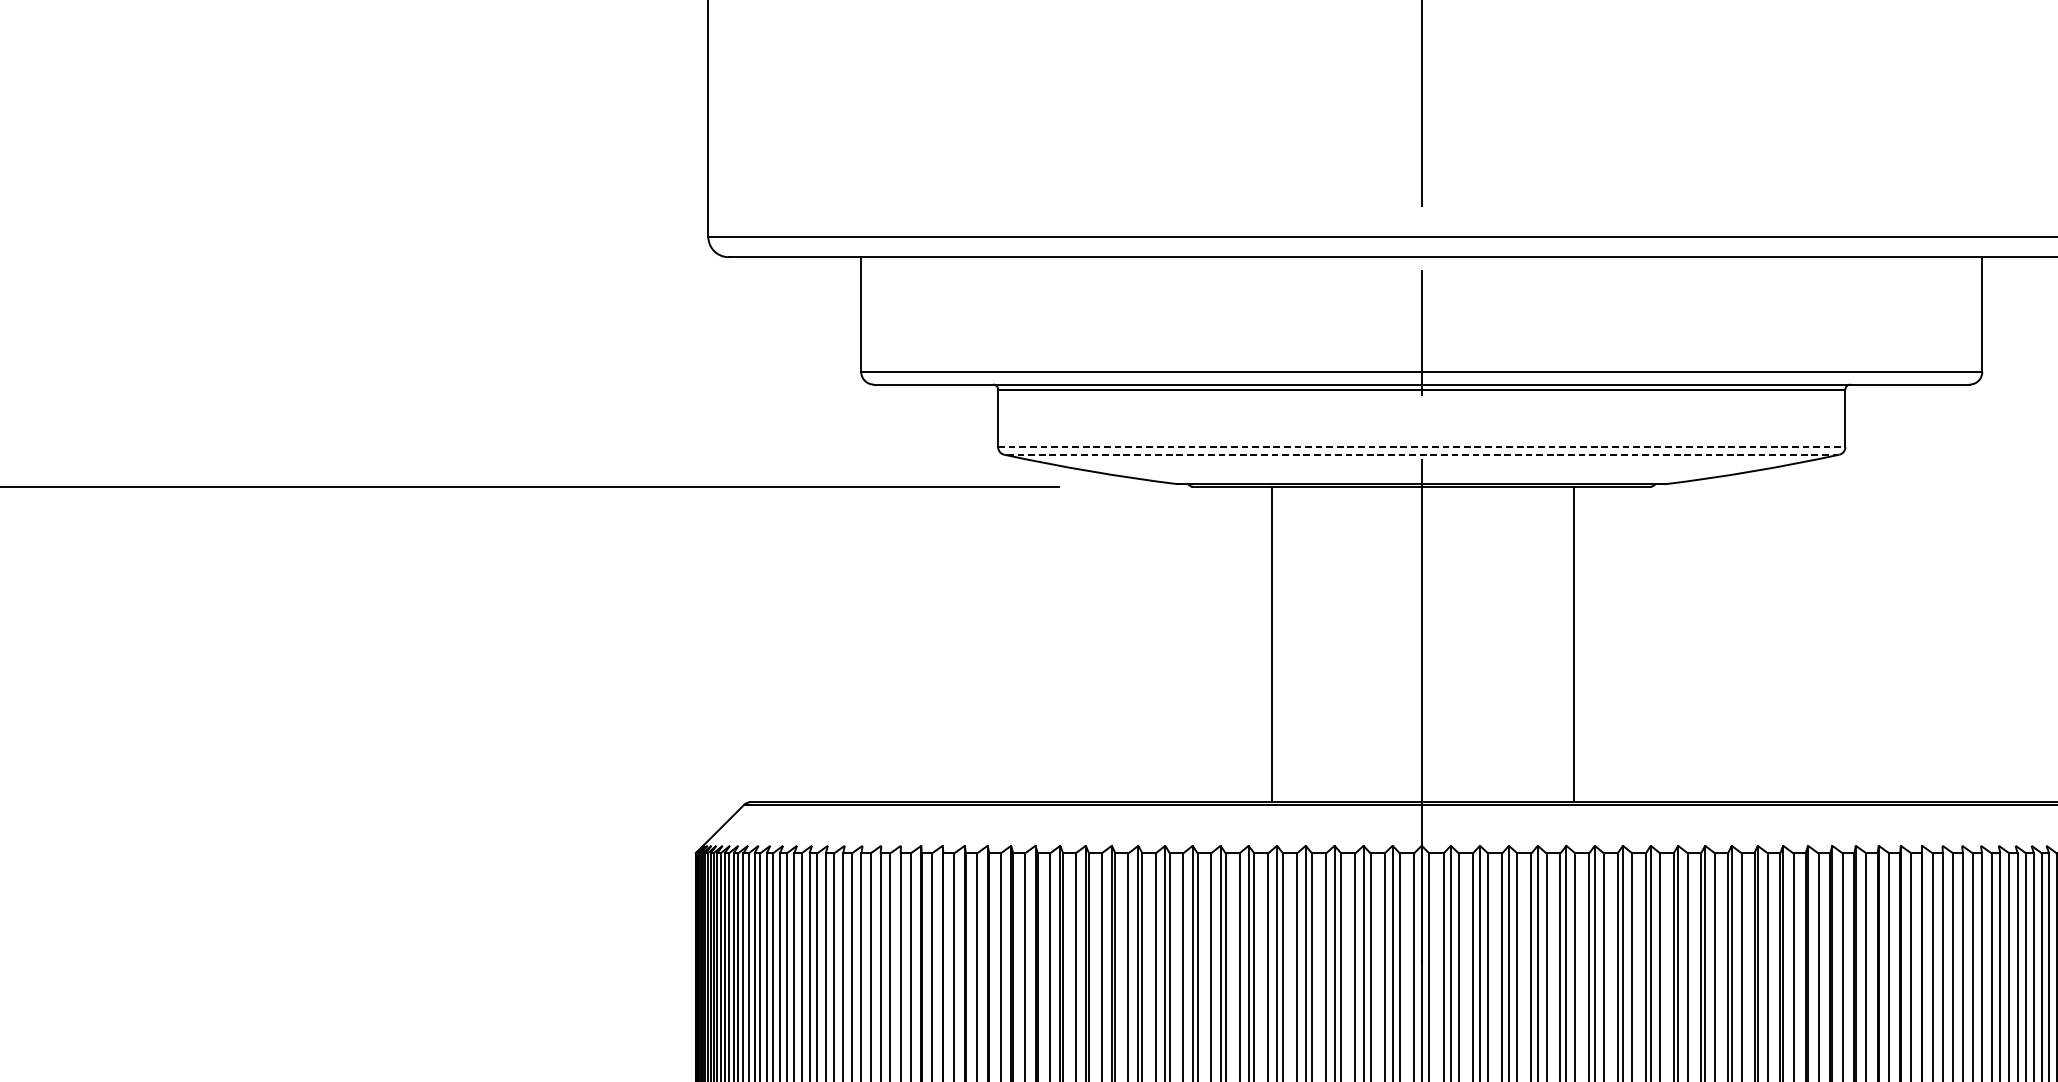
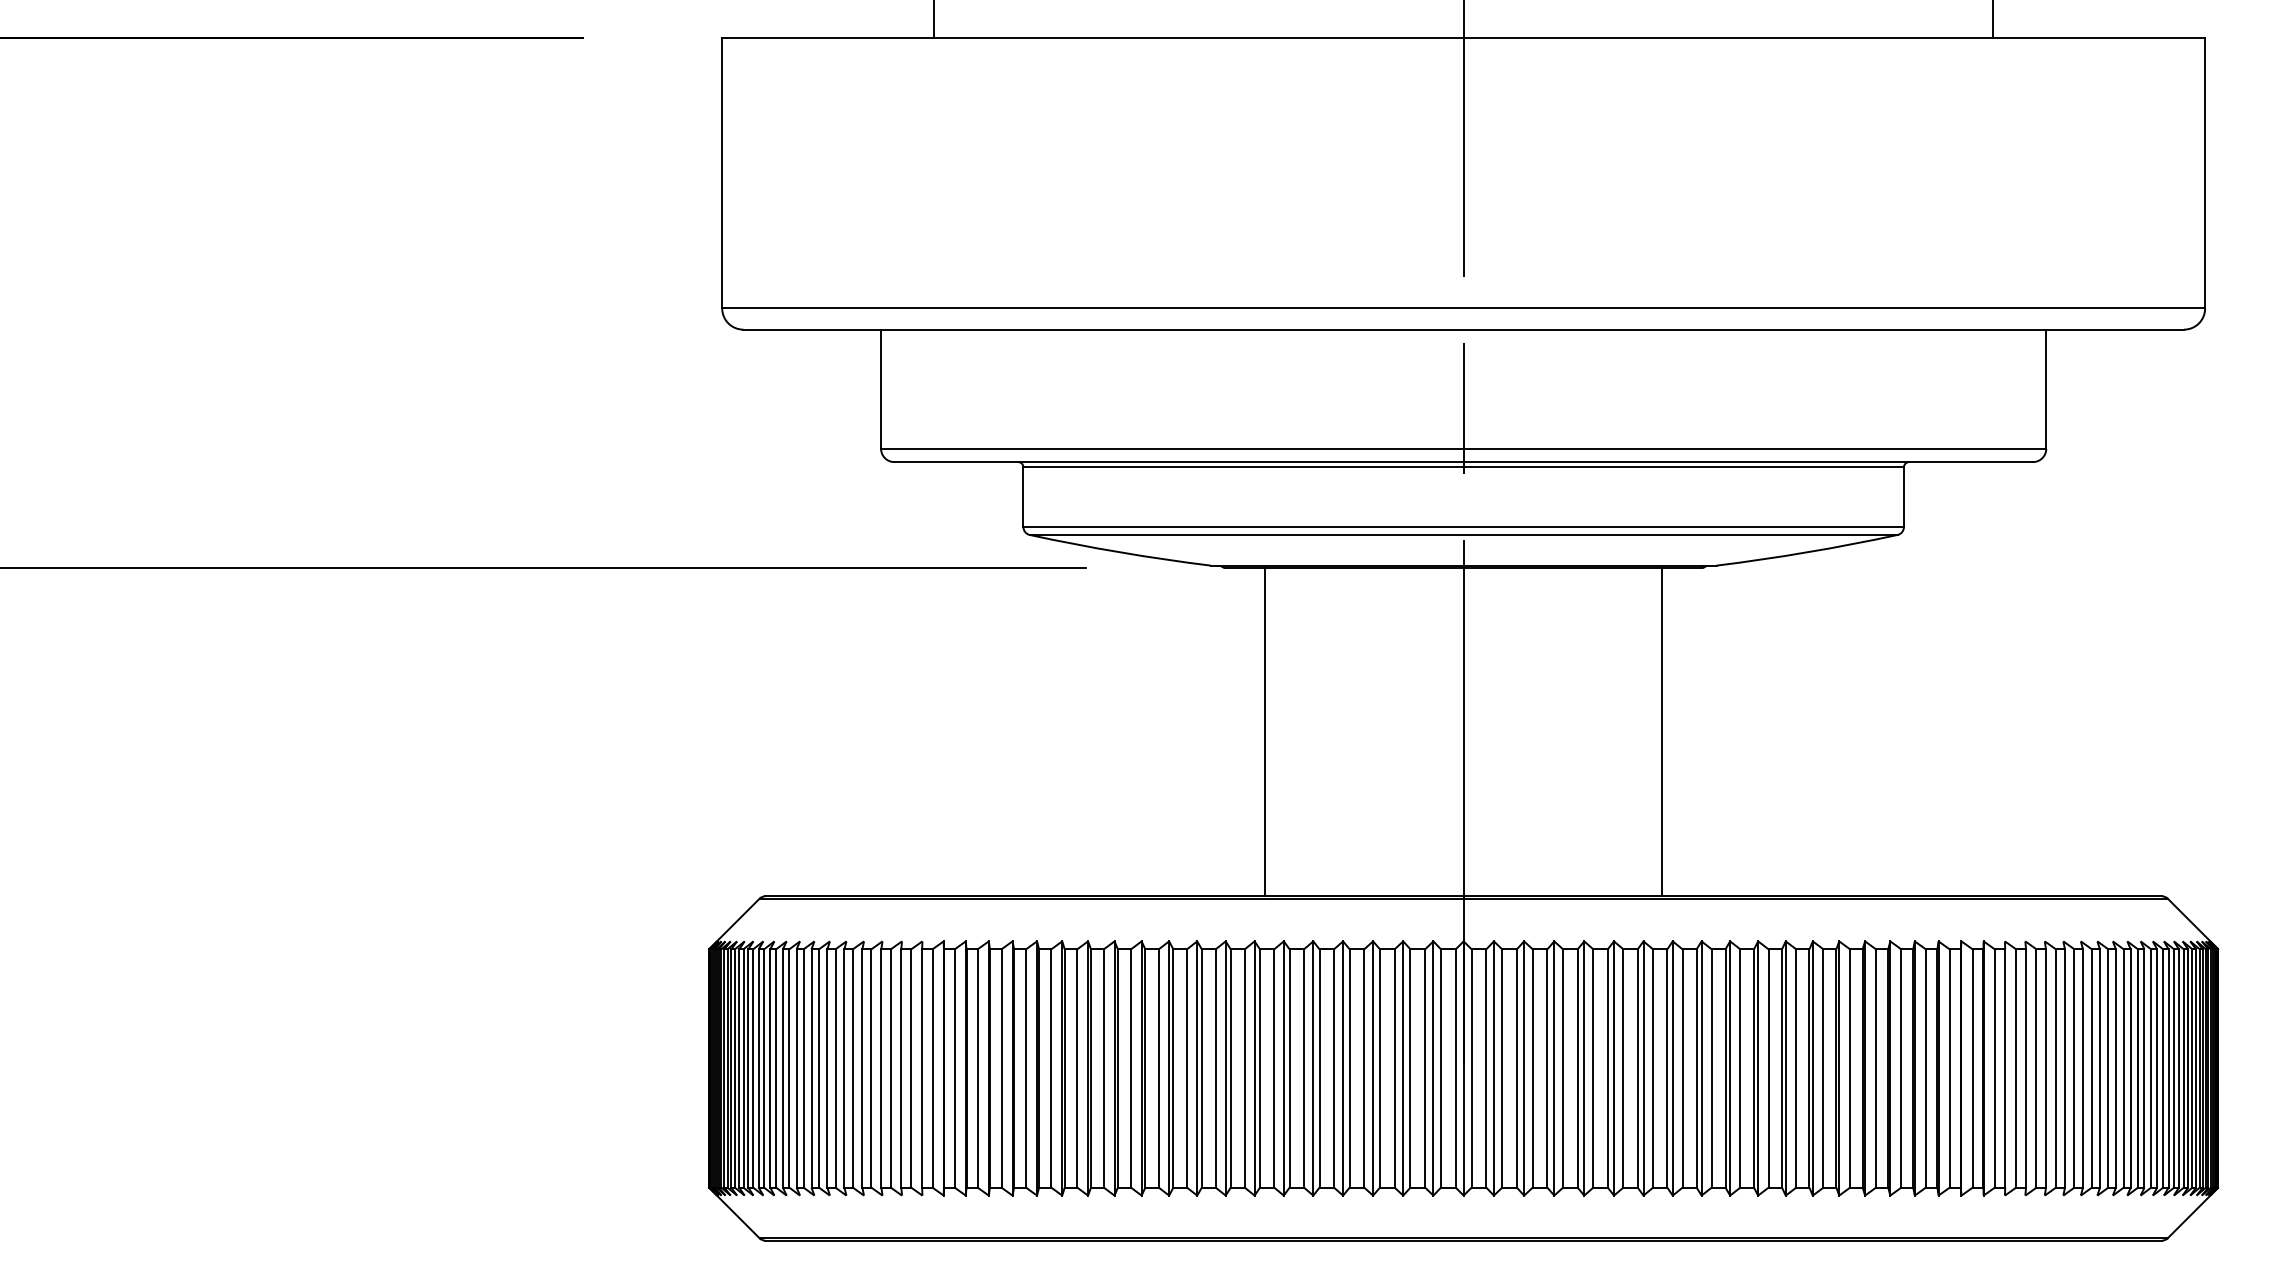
line: (1422, 447) -> (1464, 527), dashed -> solid
line: (1421, 454) -> (1463, 534), dashed -> solid
line: (1272, 644) -> (1265, 732), moved
line: (1574, 644) -> (1662, 732), moved

